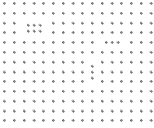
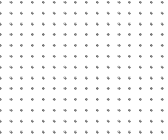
part: (33, 27) -> (21, 18), size x1.67
part: (111, 42) -> (107, 34), size x1.67
part: (92, 71) -> (86, 66), size x1.67

